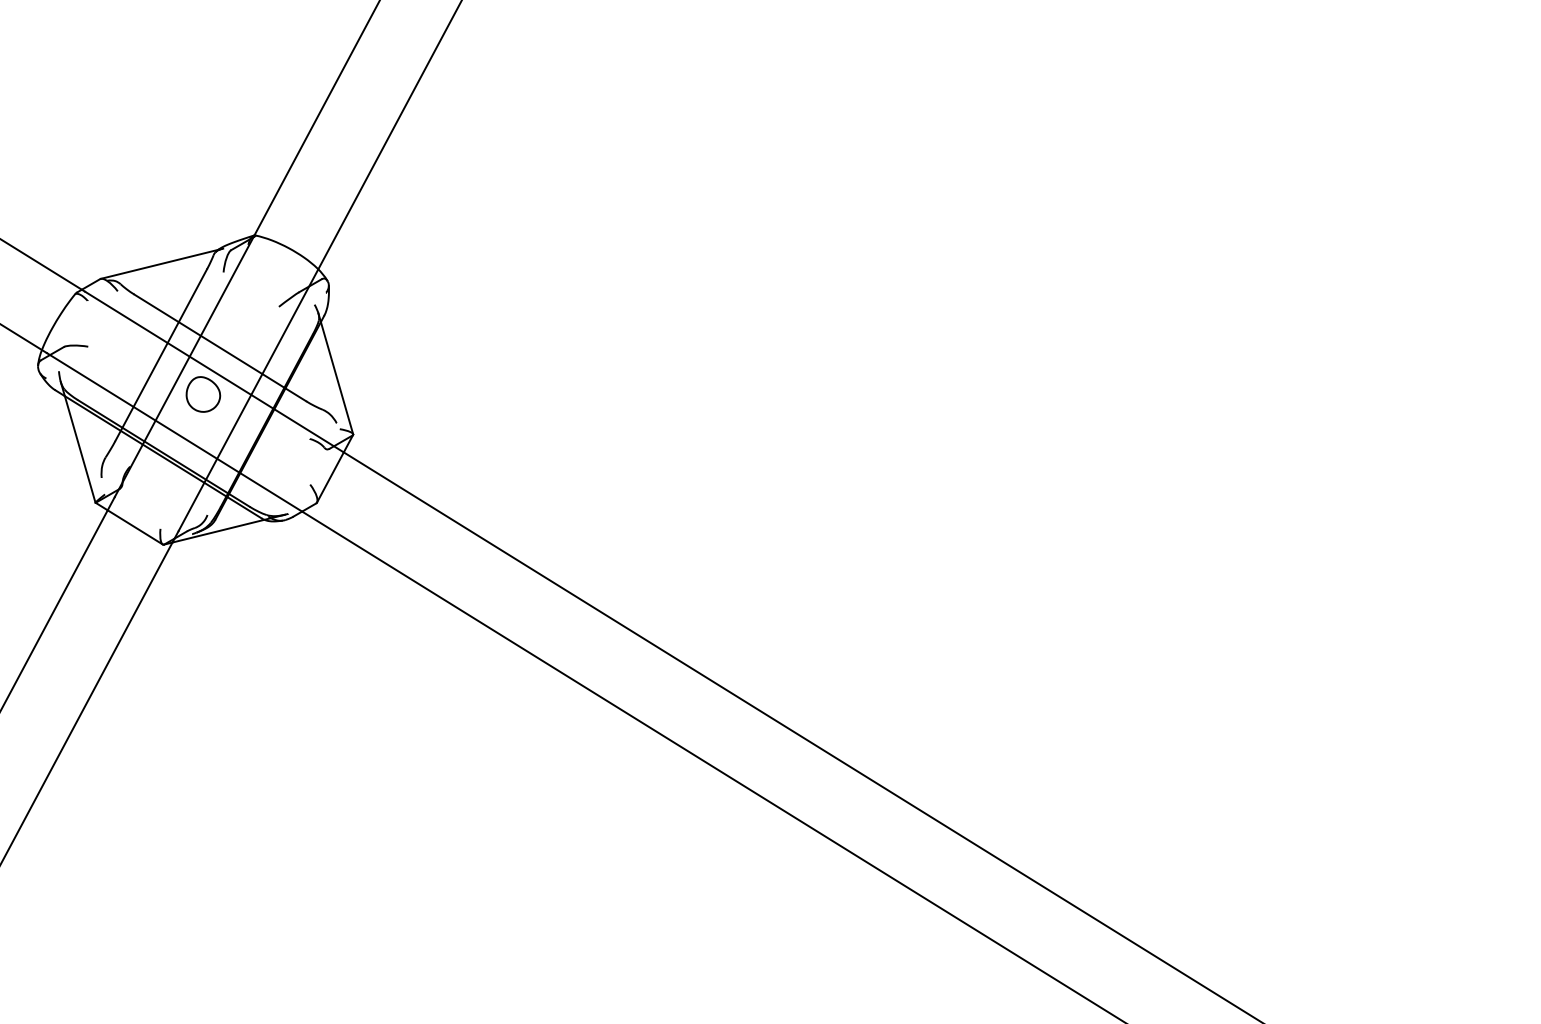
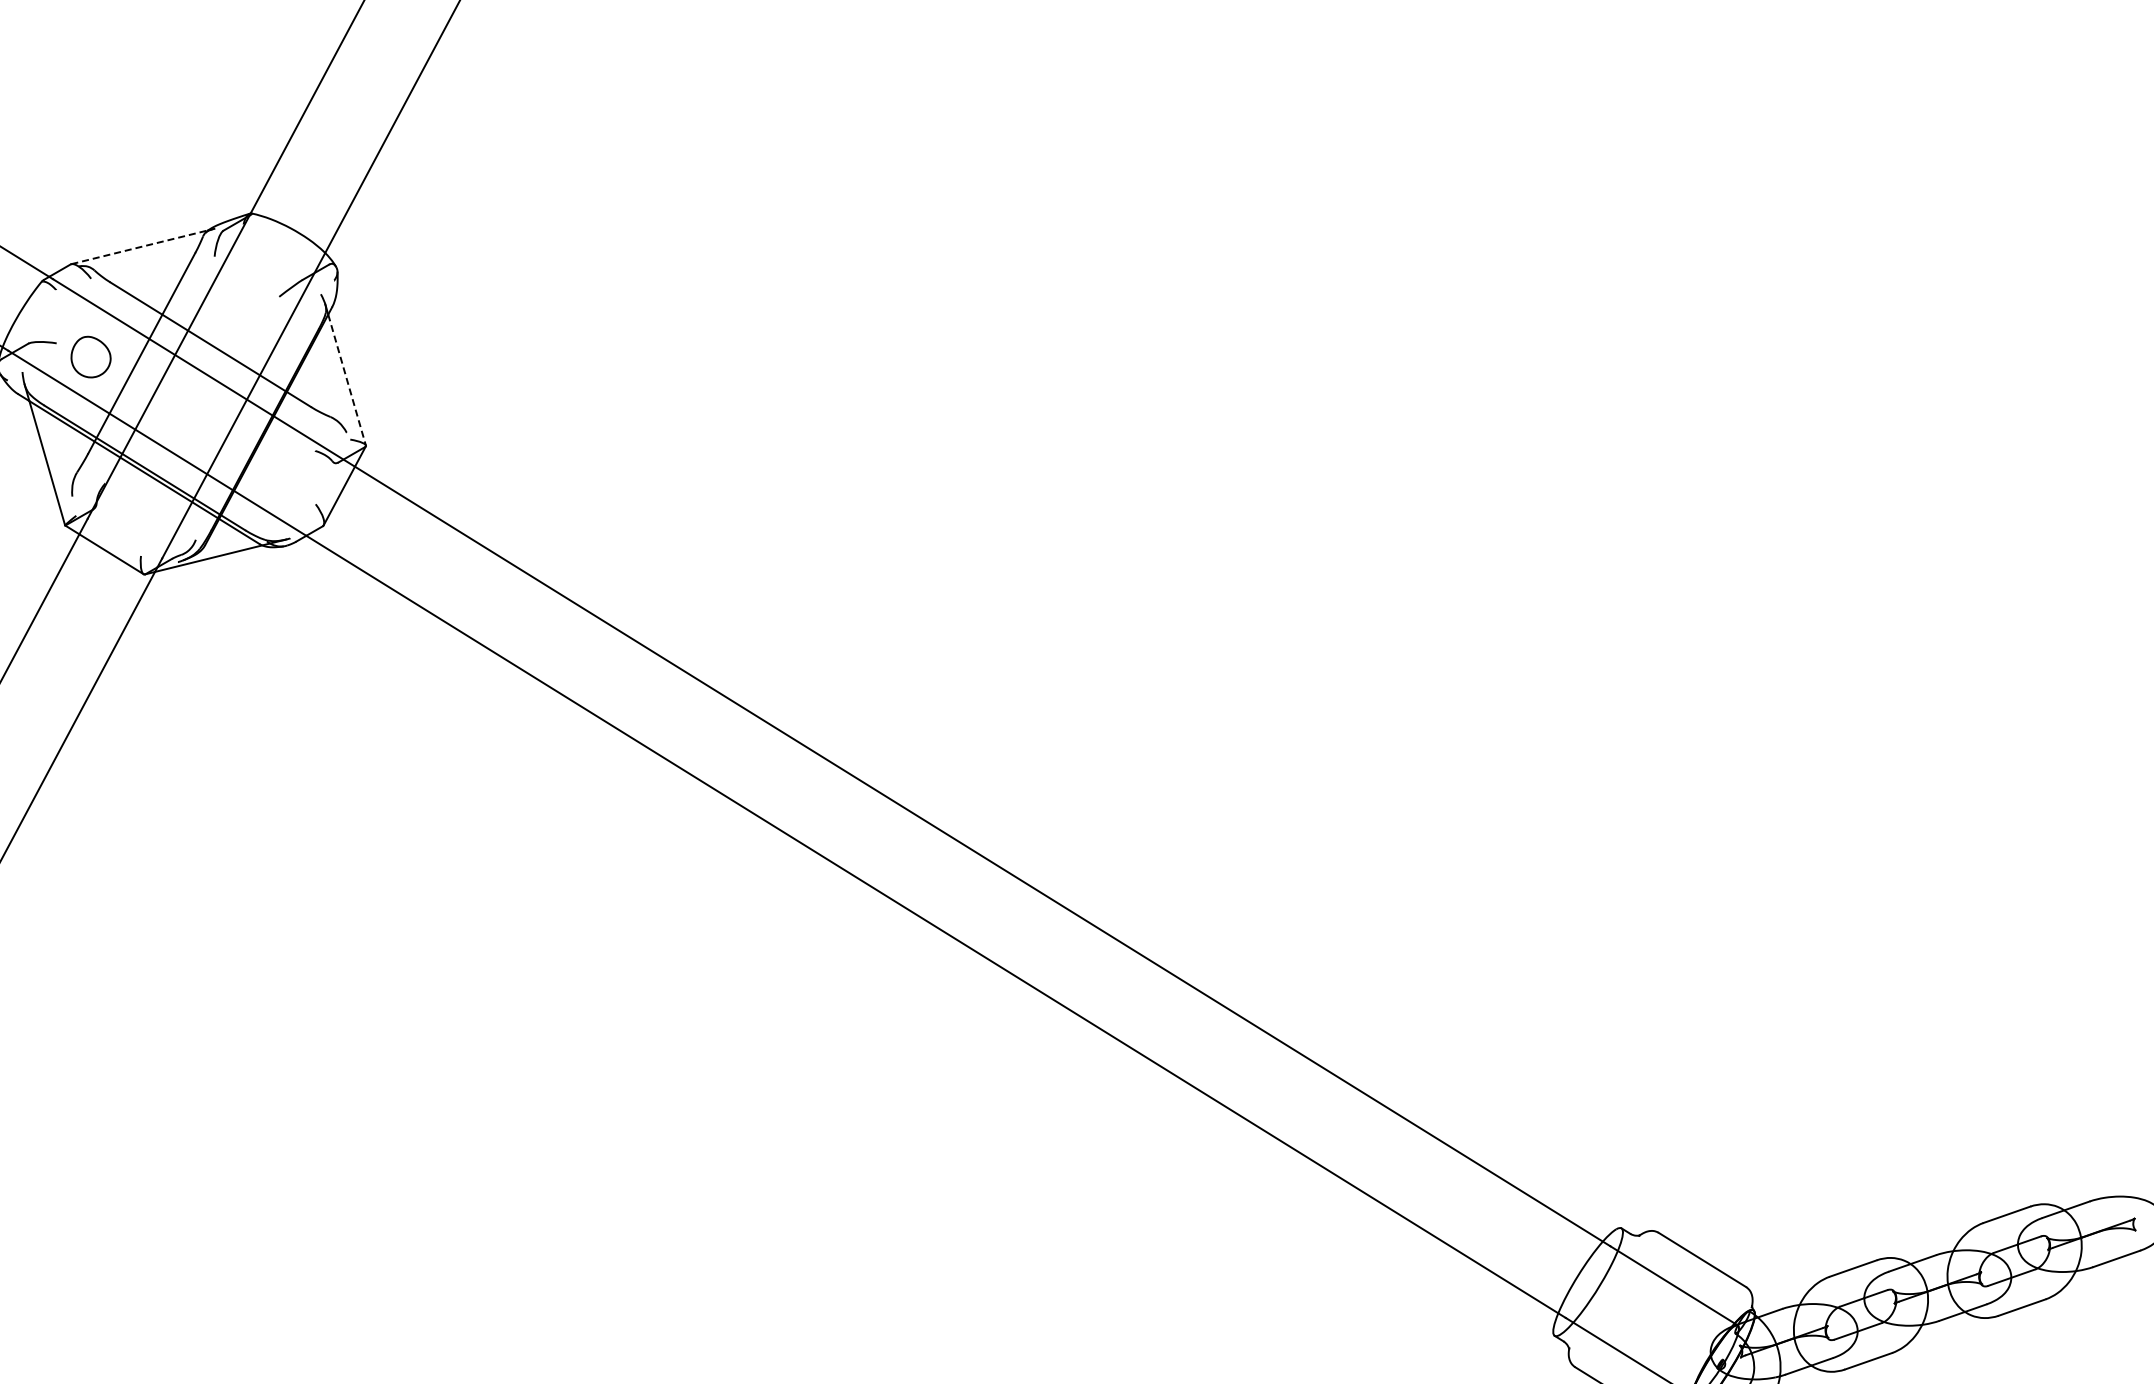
line: (160, 264) -> (140, 247), solid -> dashed
line: (337, 378) -> (347, 380), solid -> dashed
part: (202, 393) -> (90, 356), moved

